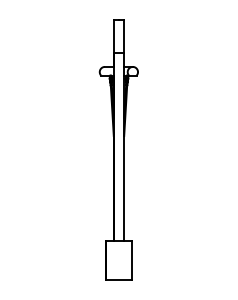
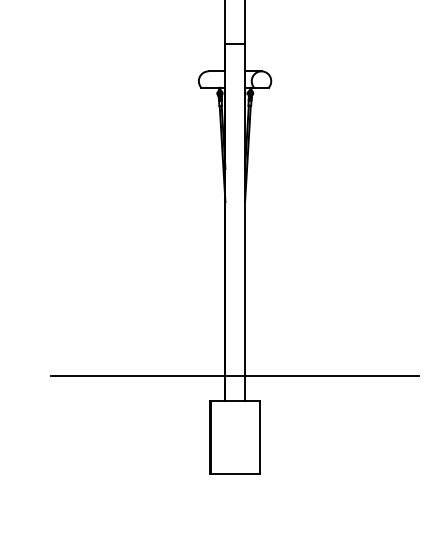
line: (118, 227) -> (234, 375), added

